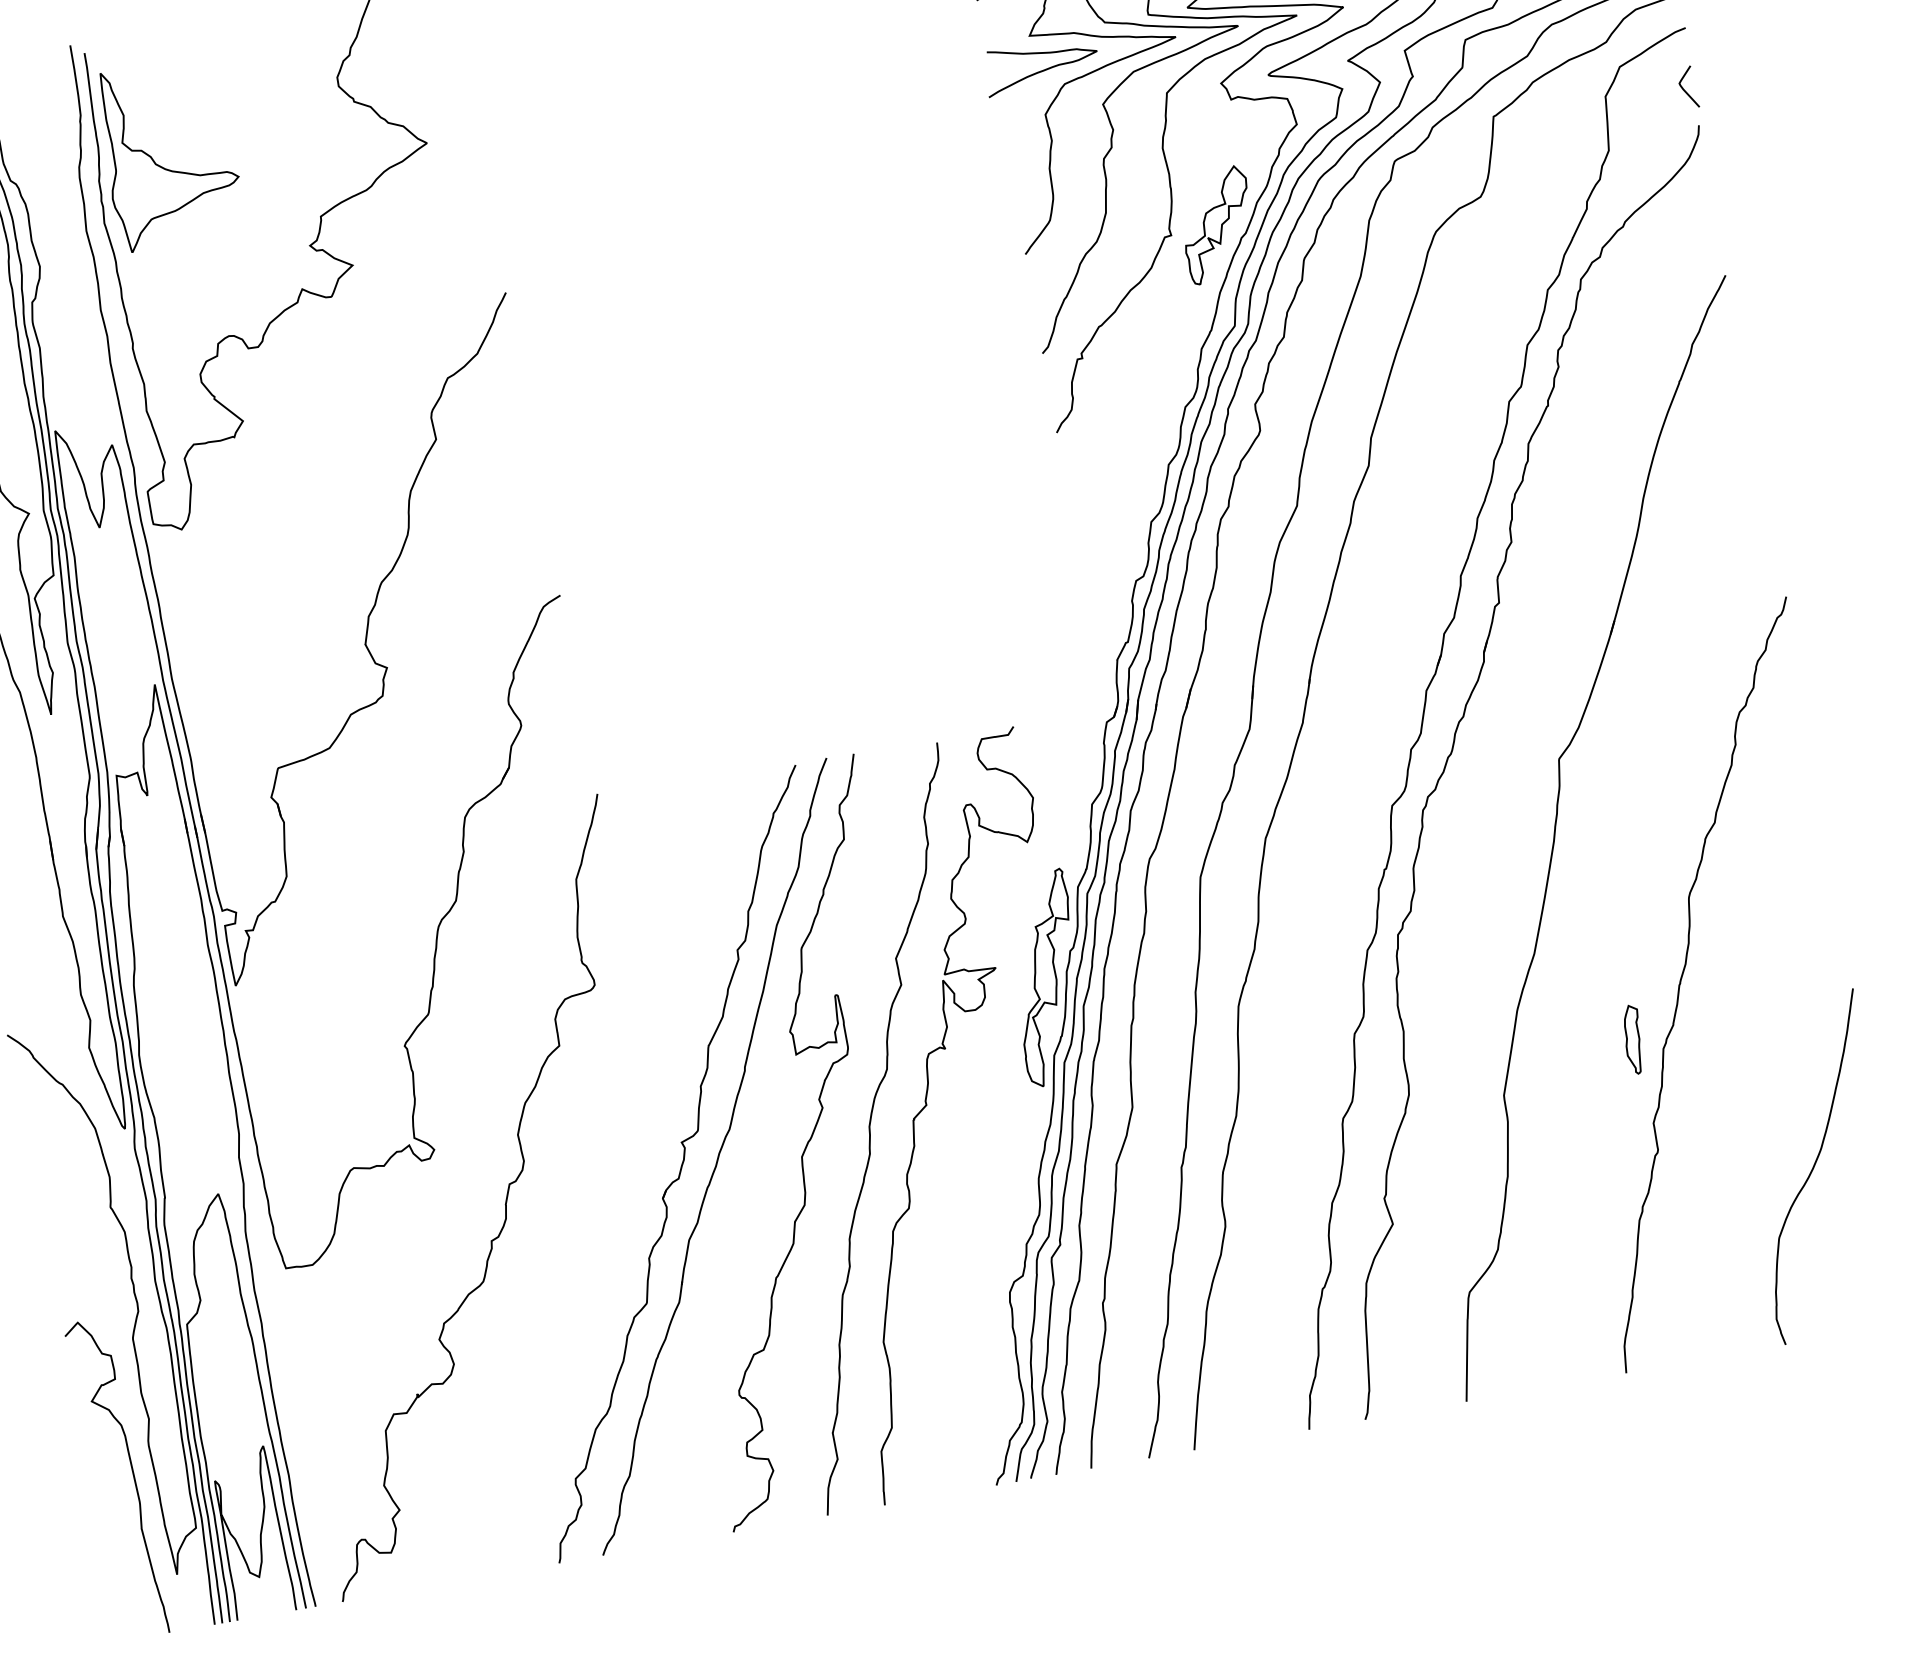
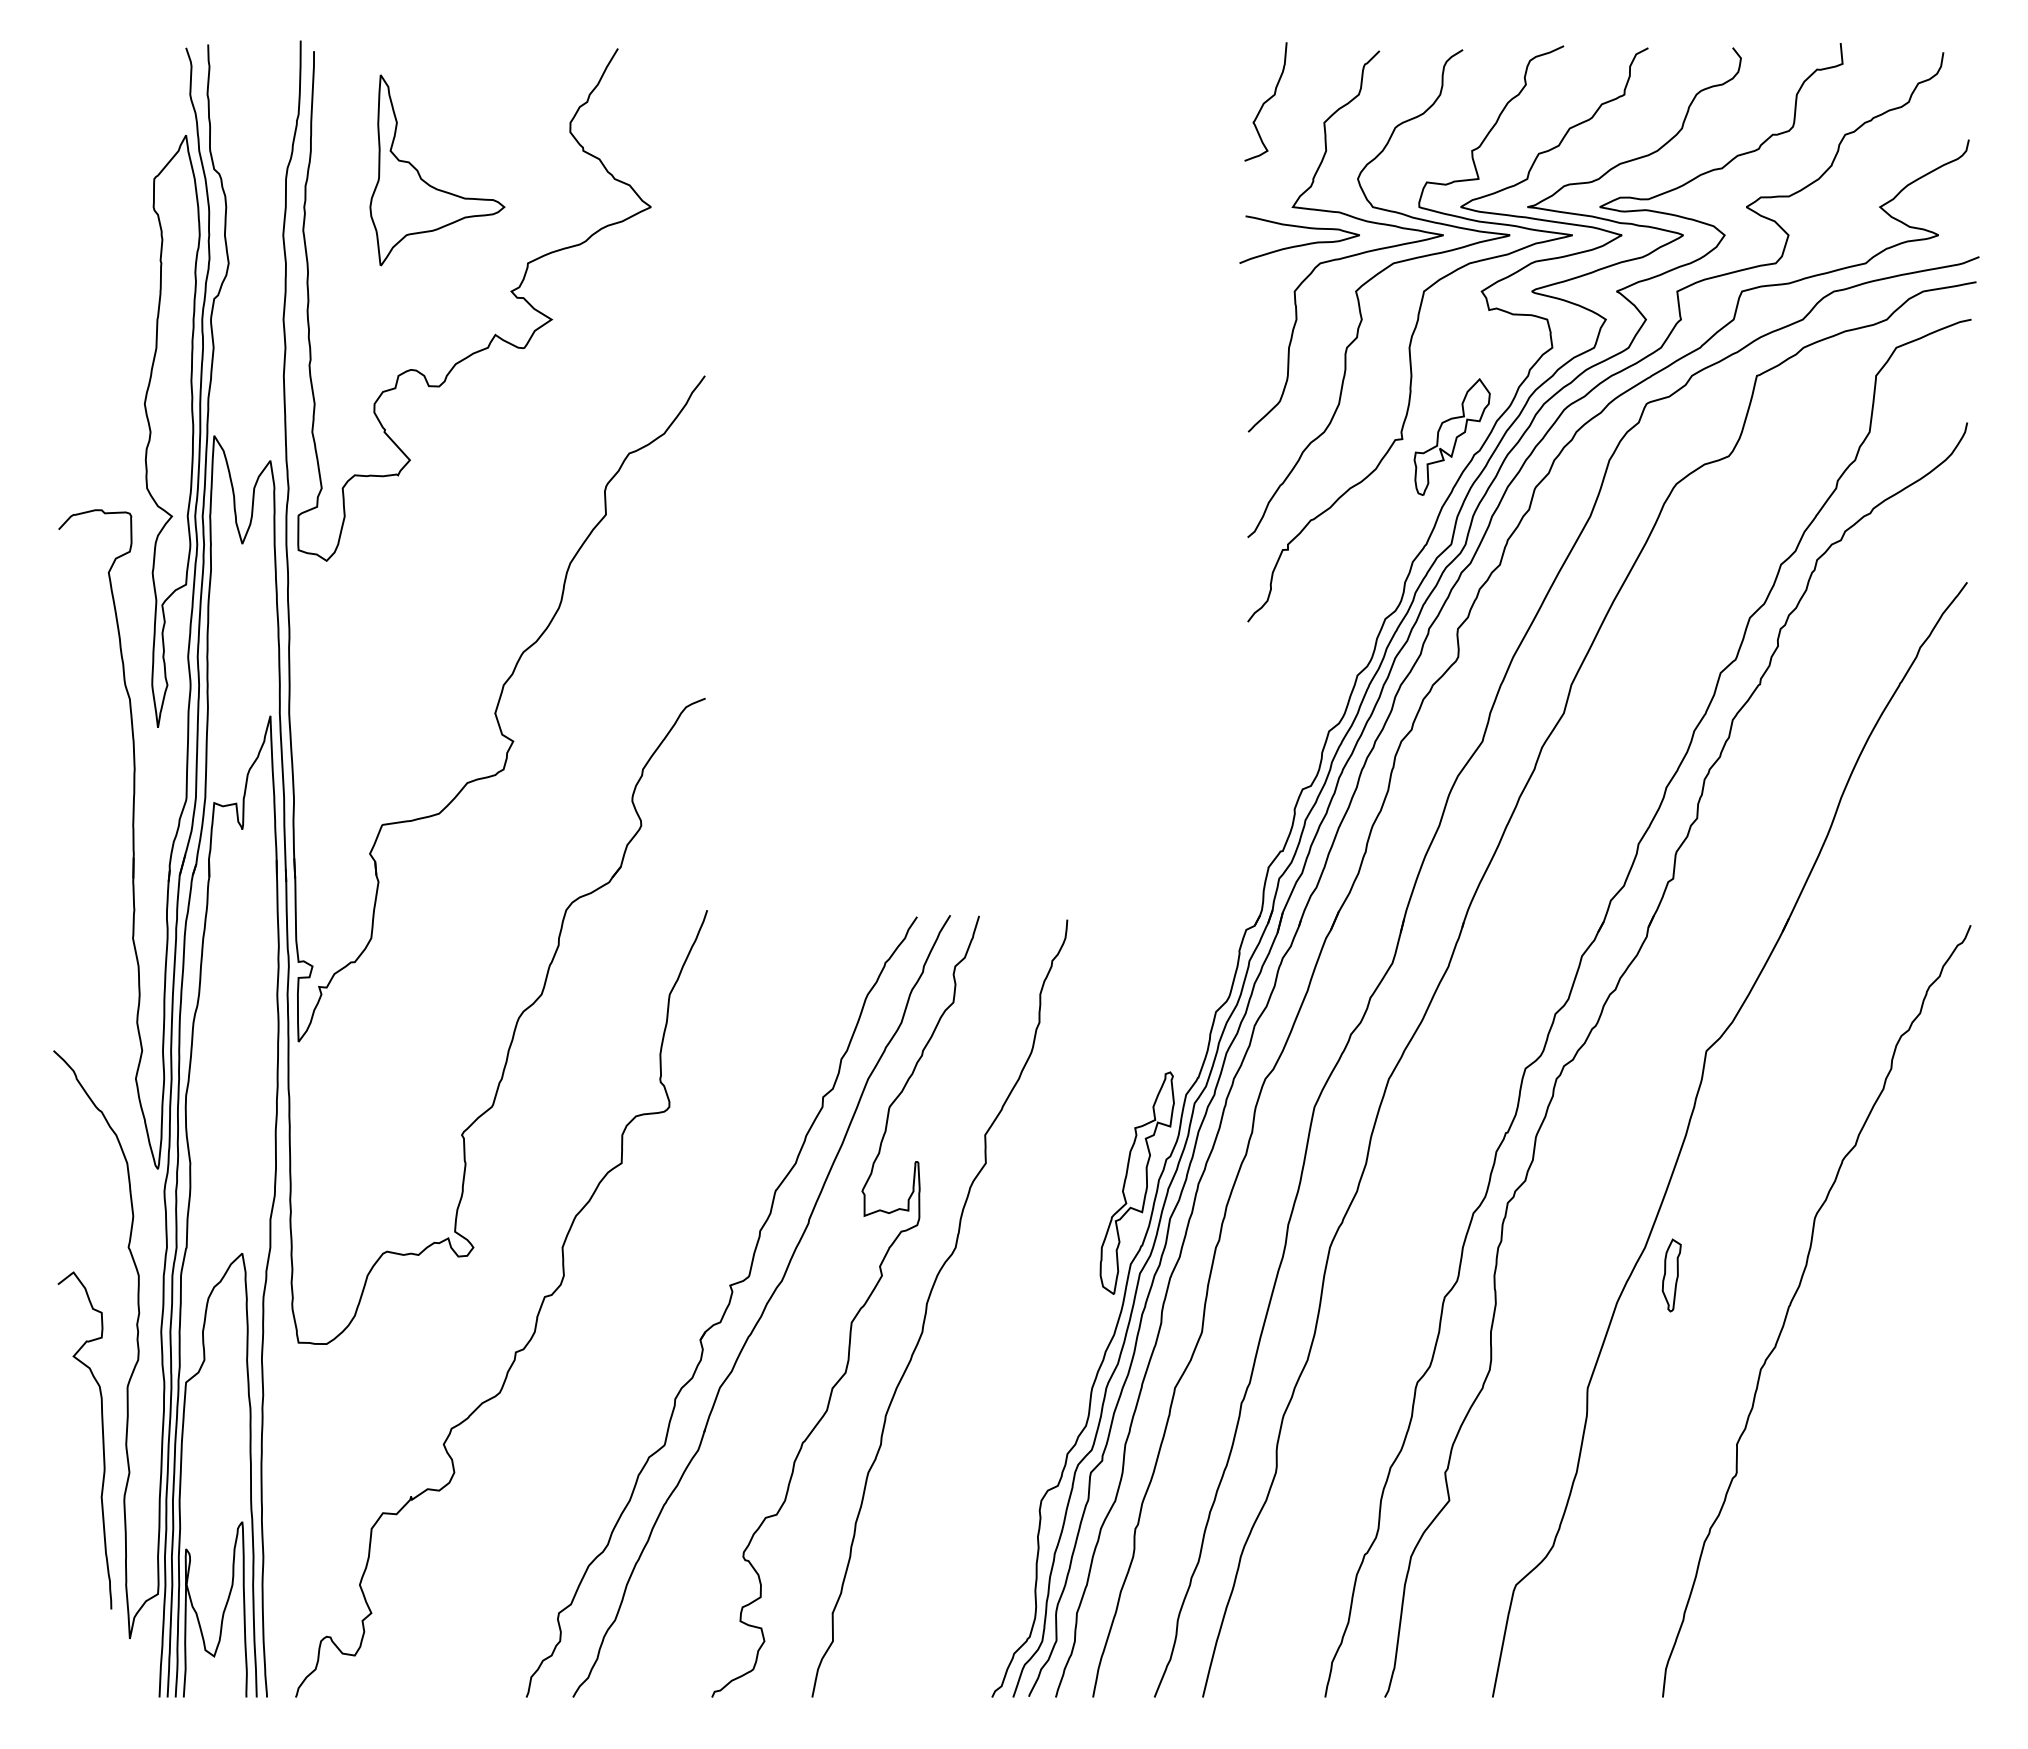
curve: (1685, 89) -> (1959, 383), removed
part: (161, 165) -> (426, 181), moved
part: (1633, 1039) -> (1671, 1275), moved
curve: (927, 1105) -> (990, 1292), removed
curve: (1814, 1167) -> (1895, 1519), removed
curve: (132, 1475) -> (102, 1440), moved

